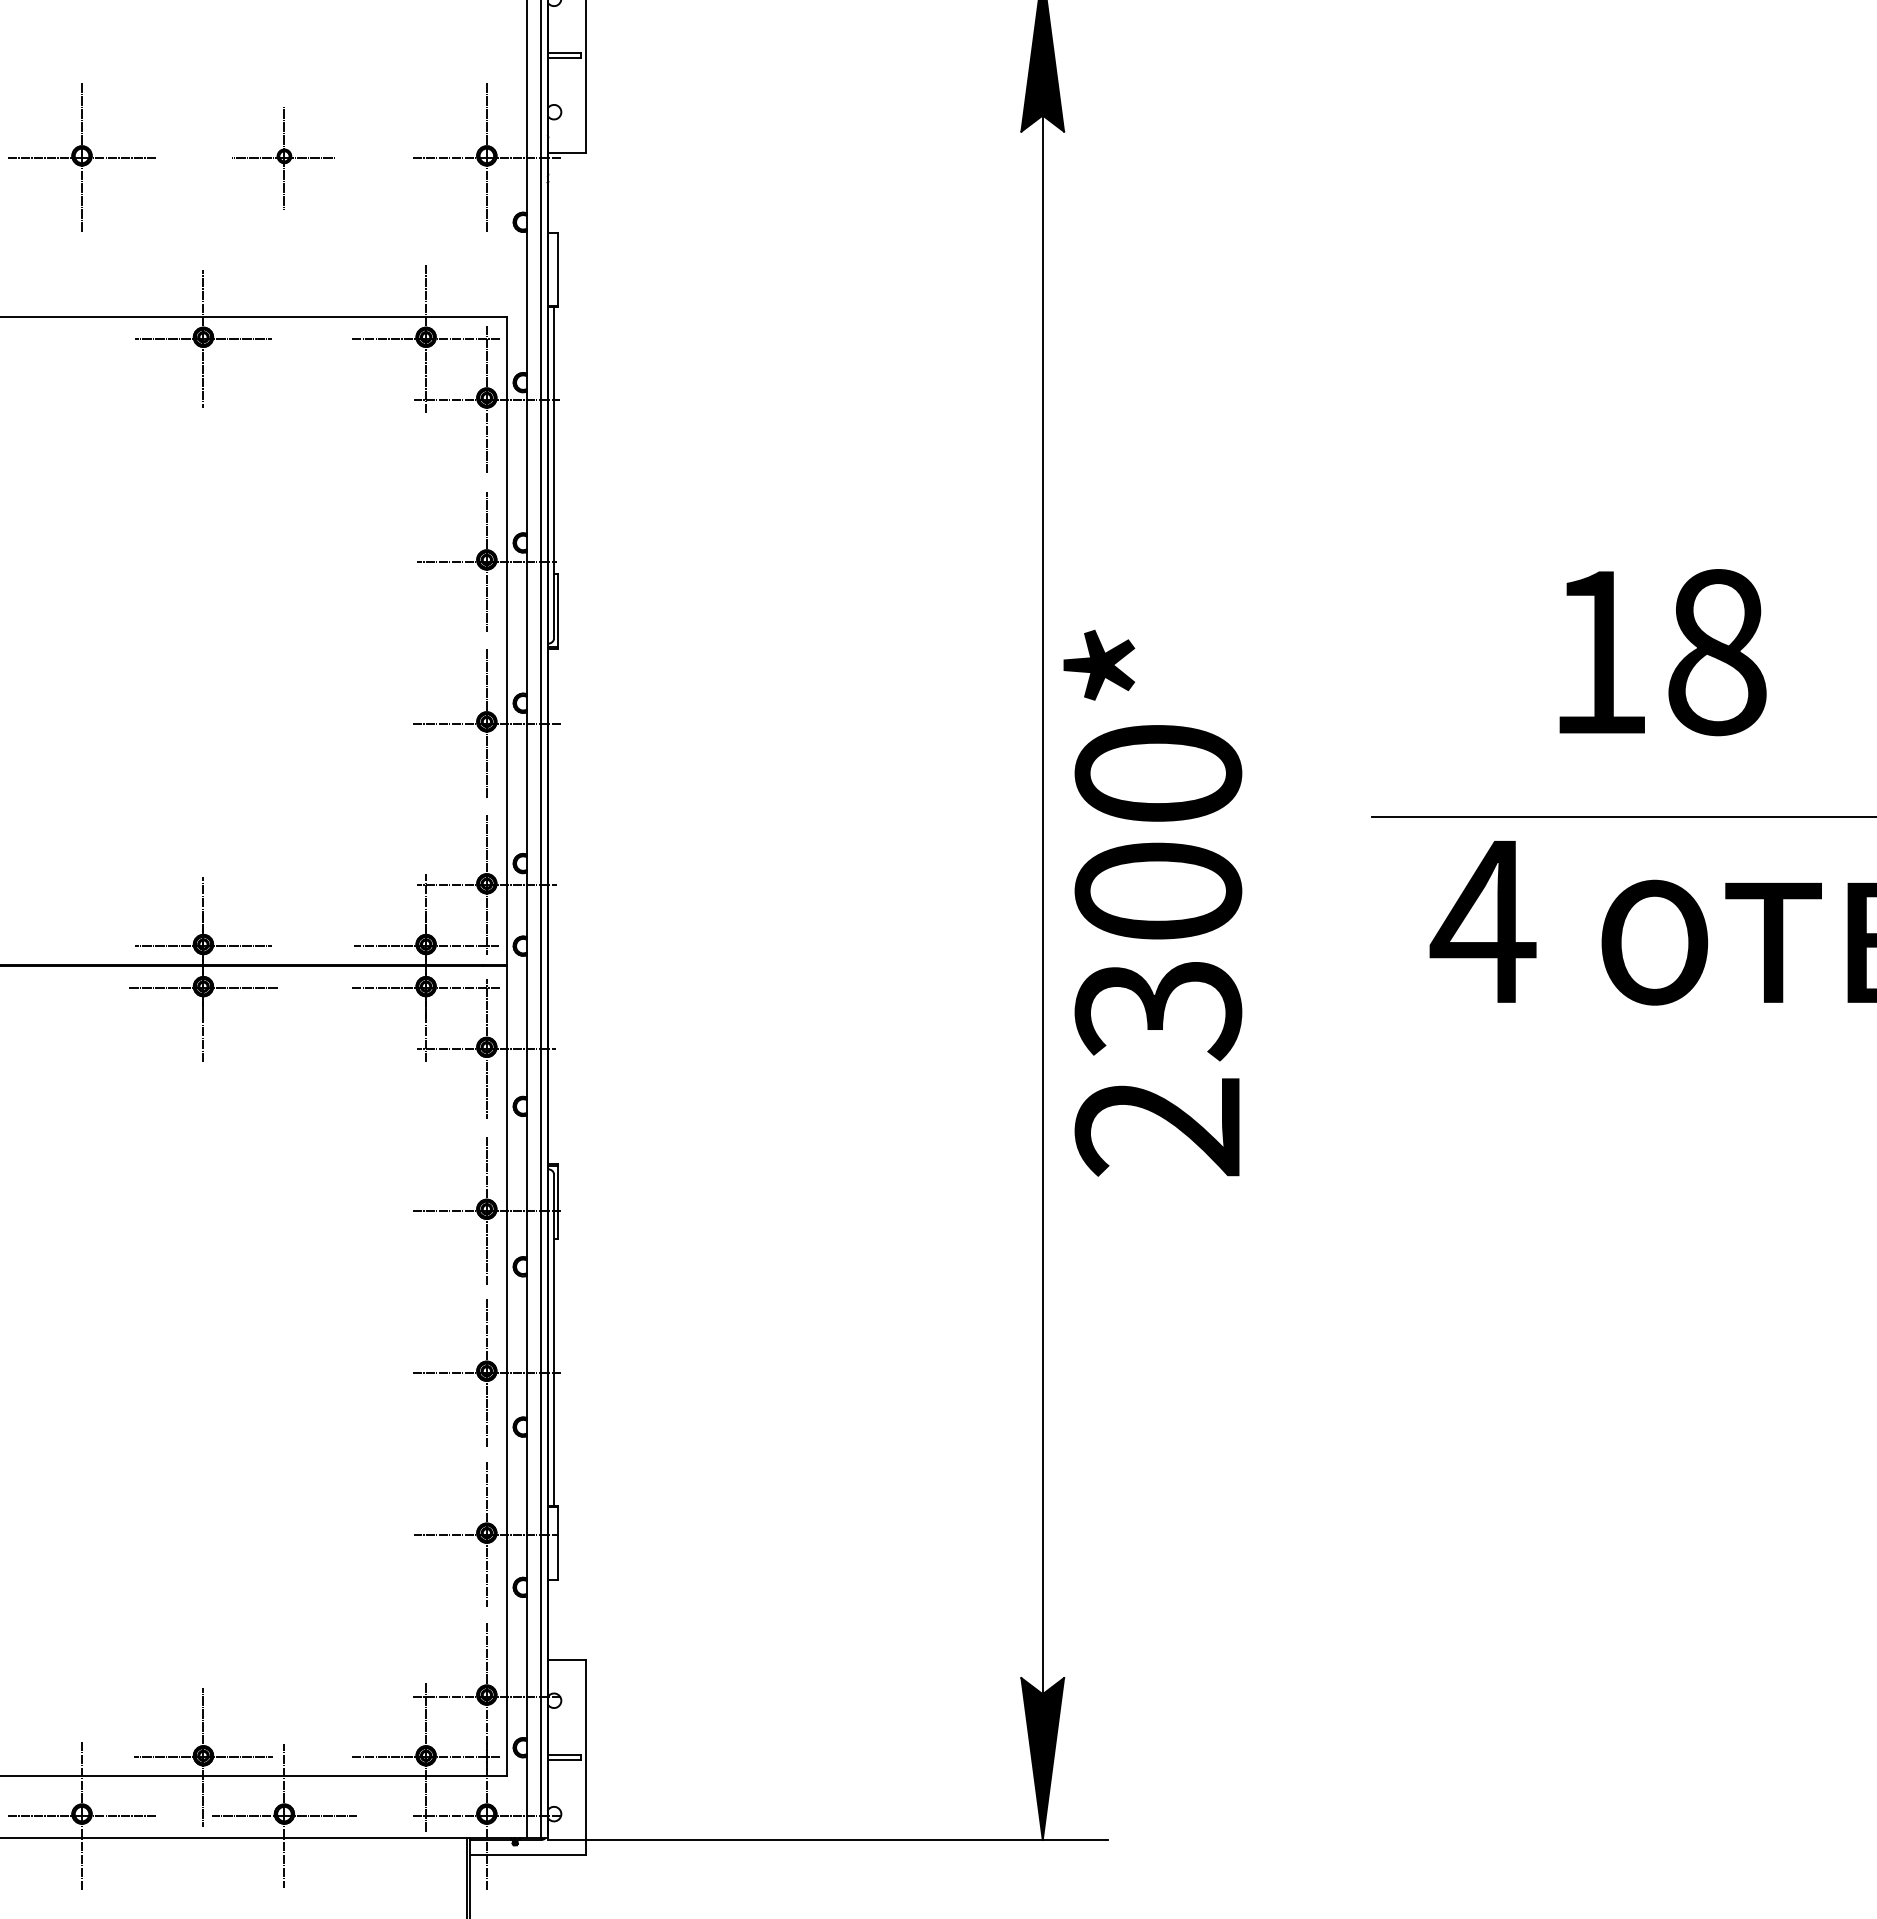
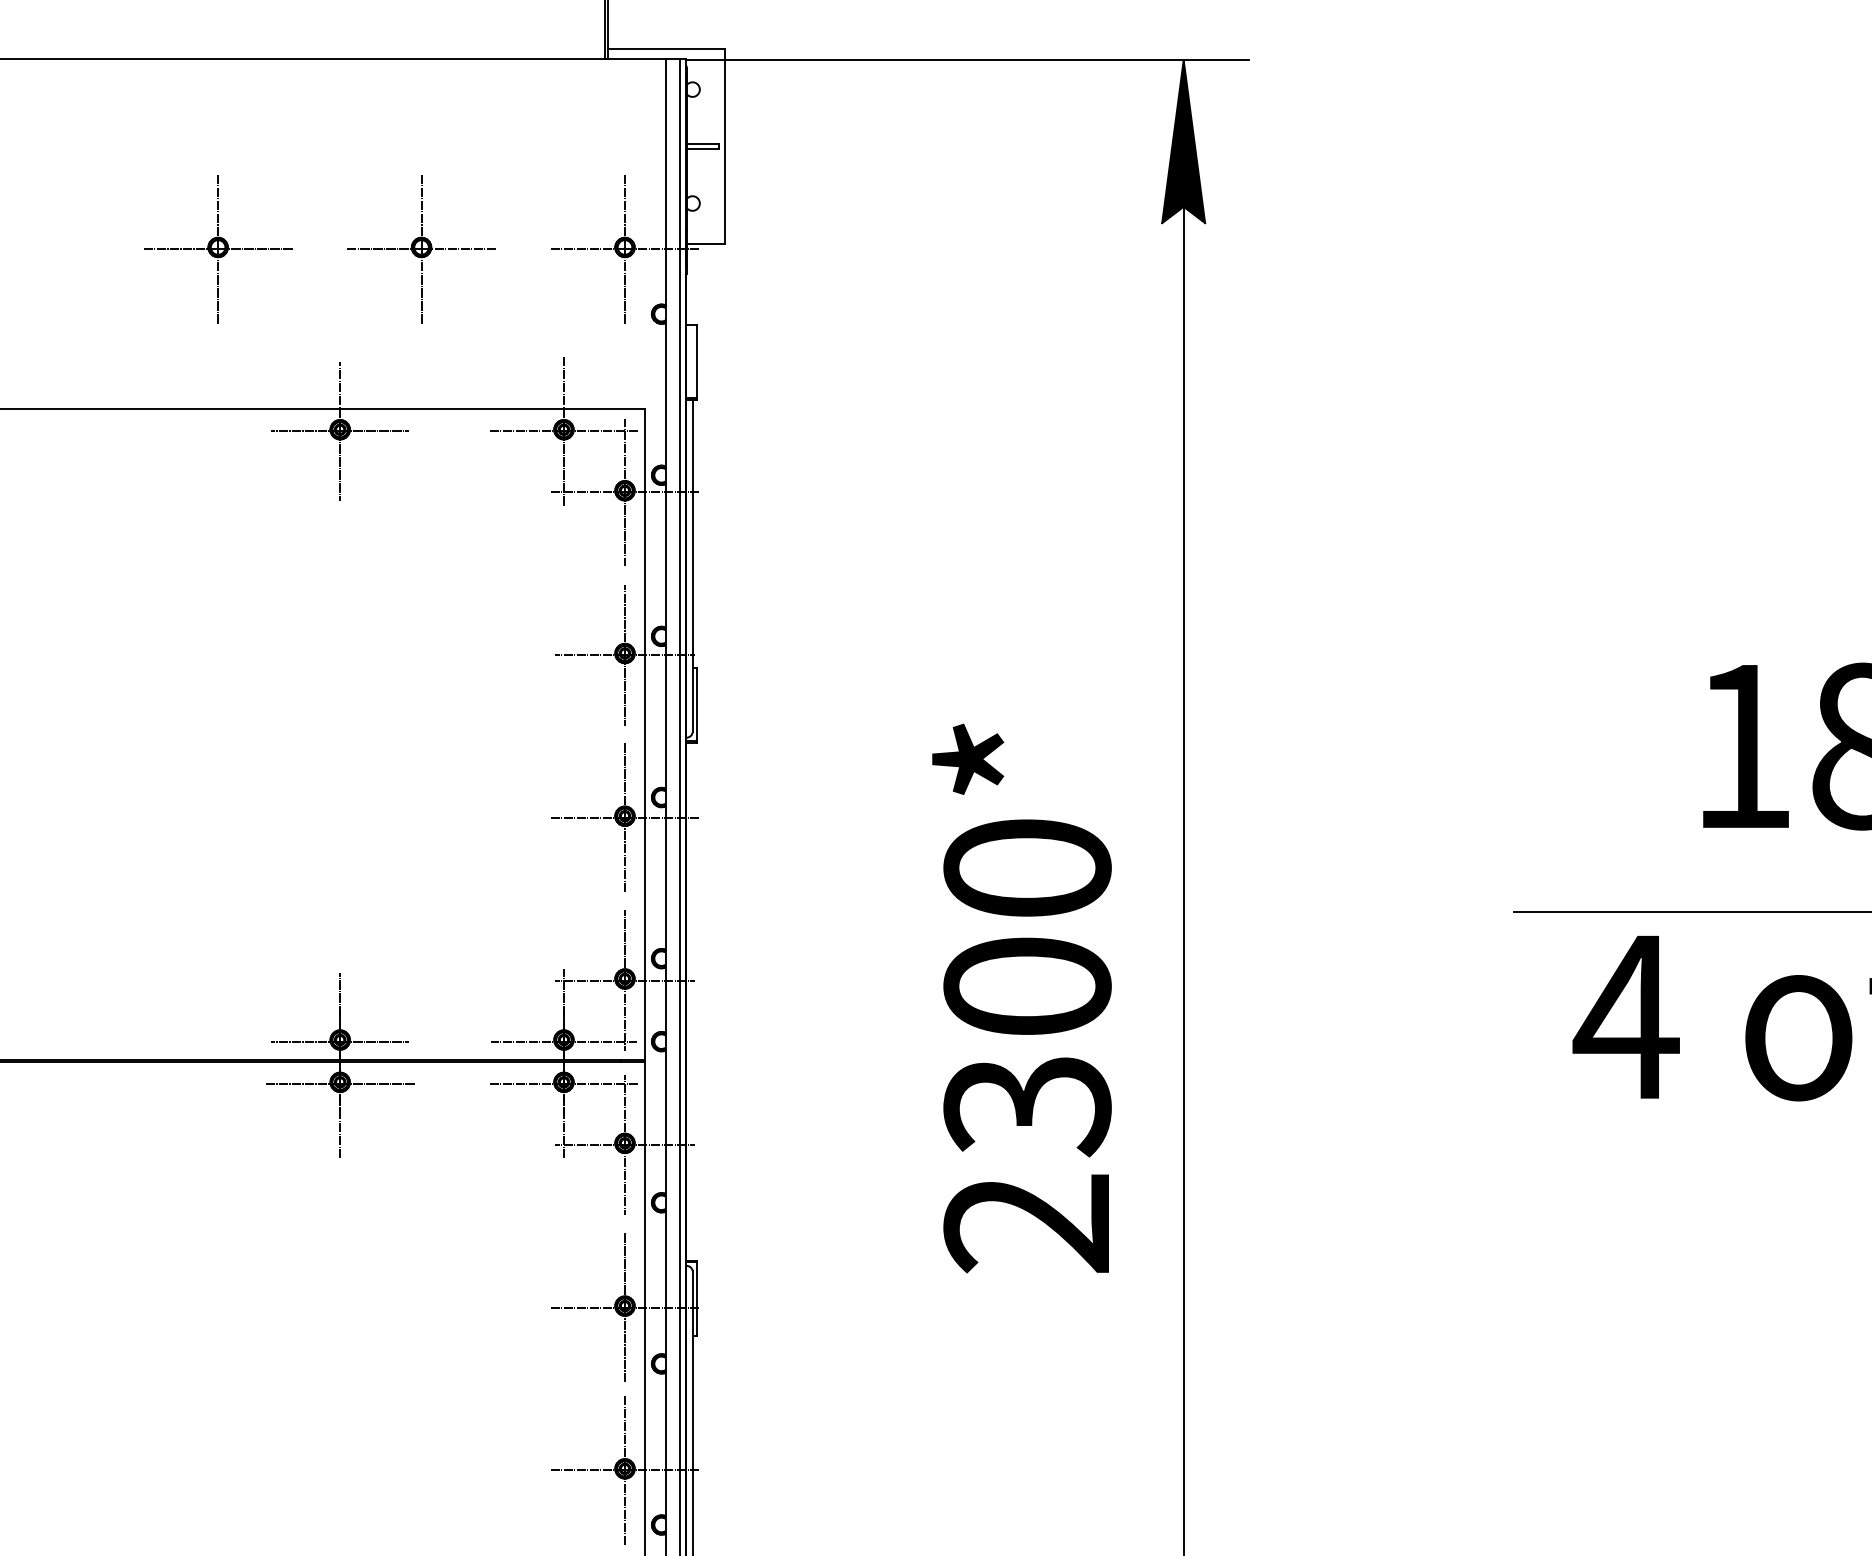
part: (284, 157) -> (421, 249), size x1.43
text: (1152, 902) -> (1021, 997), moved

